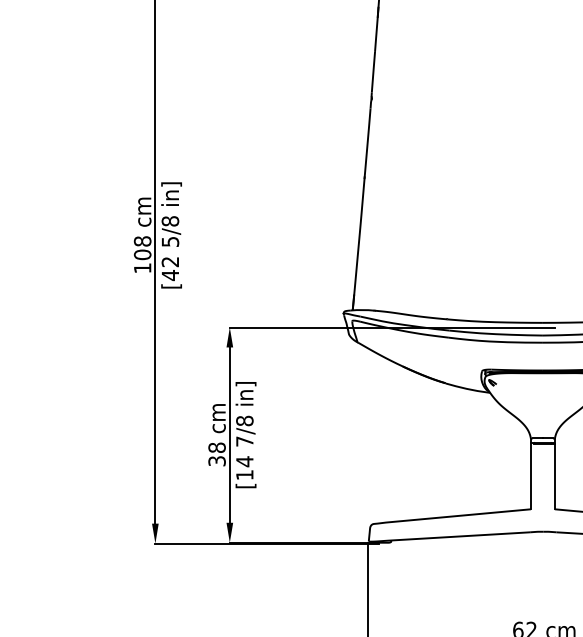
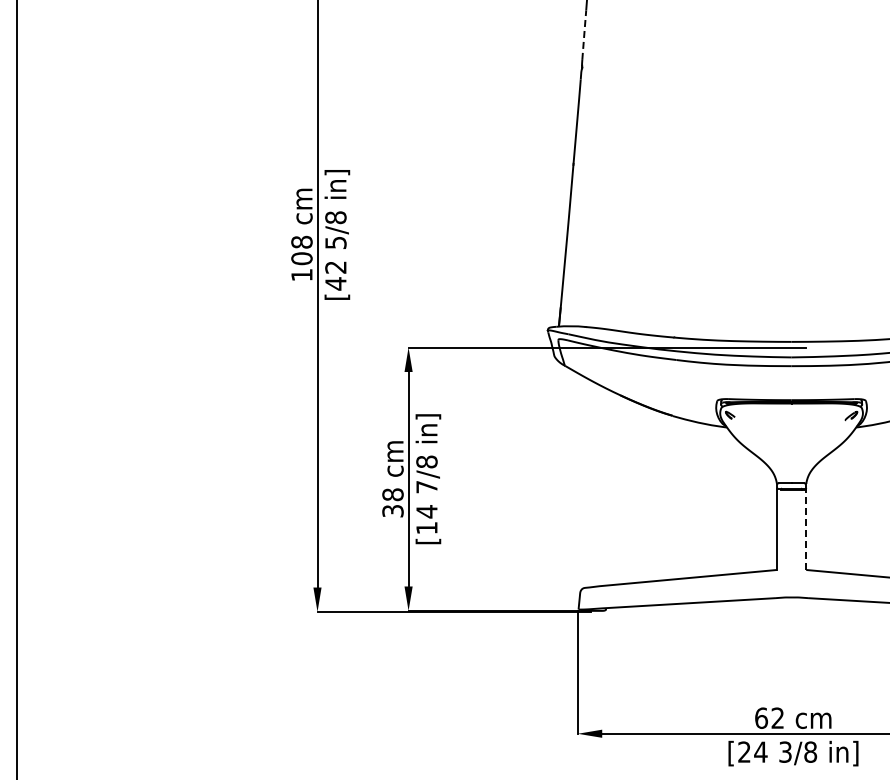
line: (373, 71) -> (584, 34), solid -> dashed
line: (555, 476) -> (806, 529), solid -> dashed

